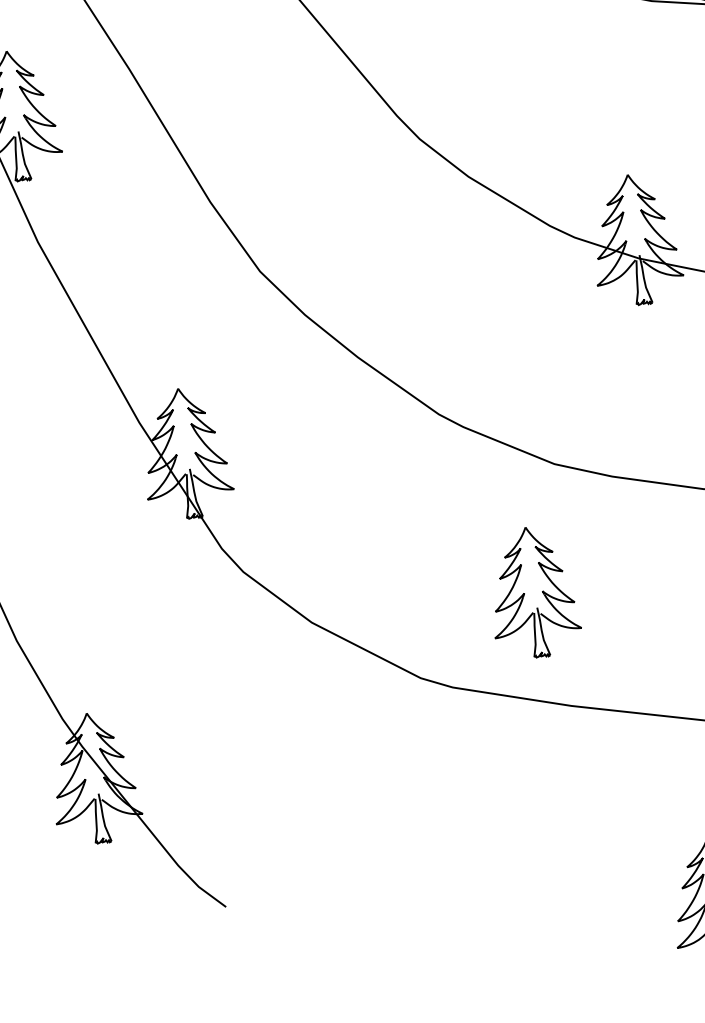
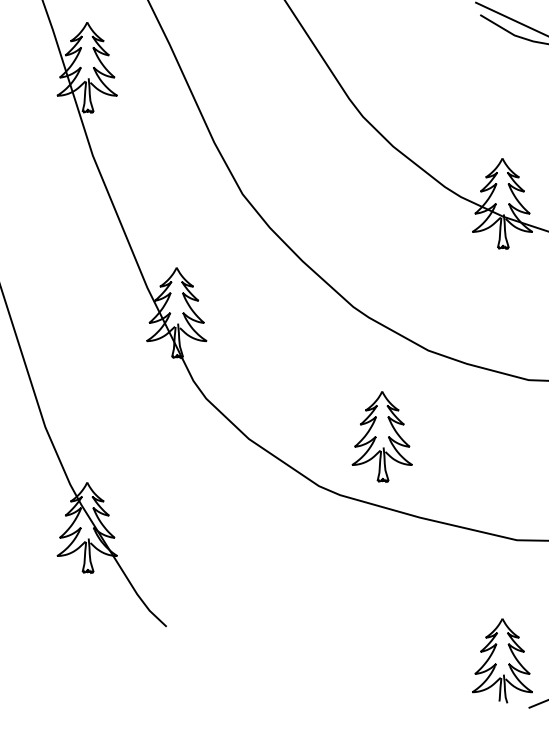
part: (532, 592) -> (381, 436), moved

